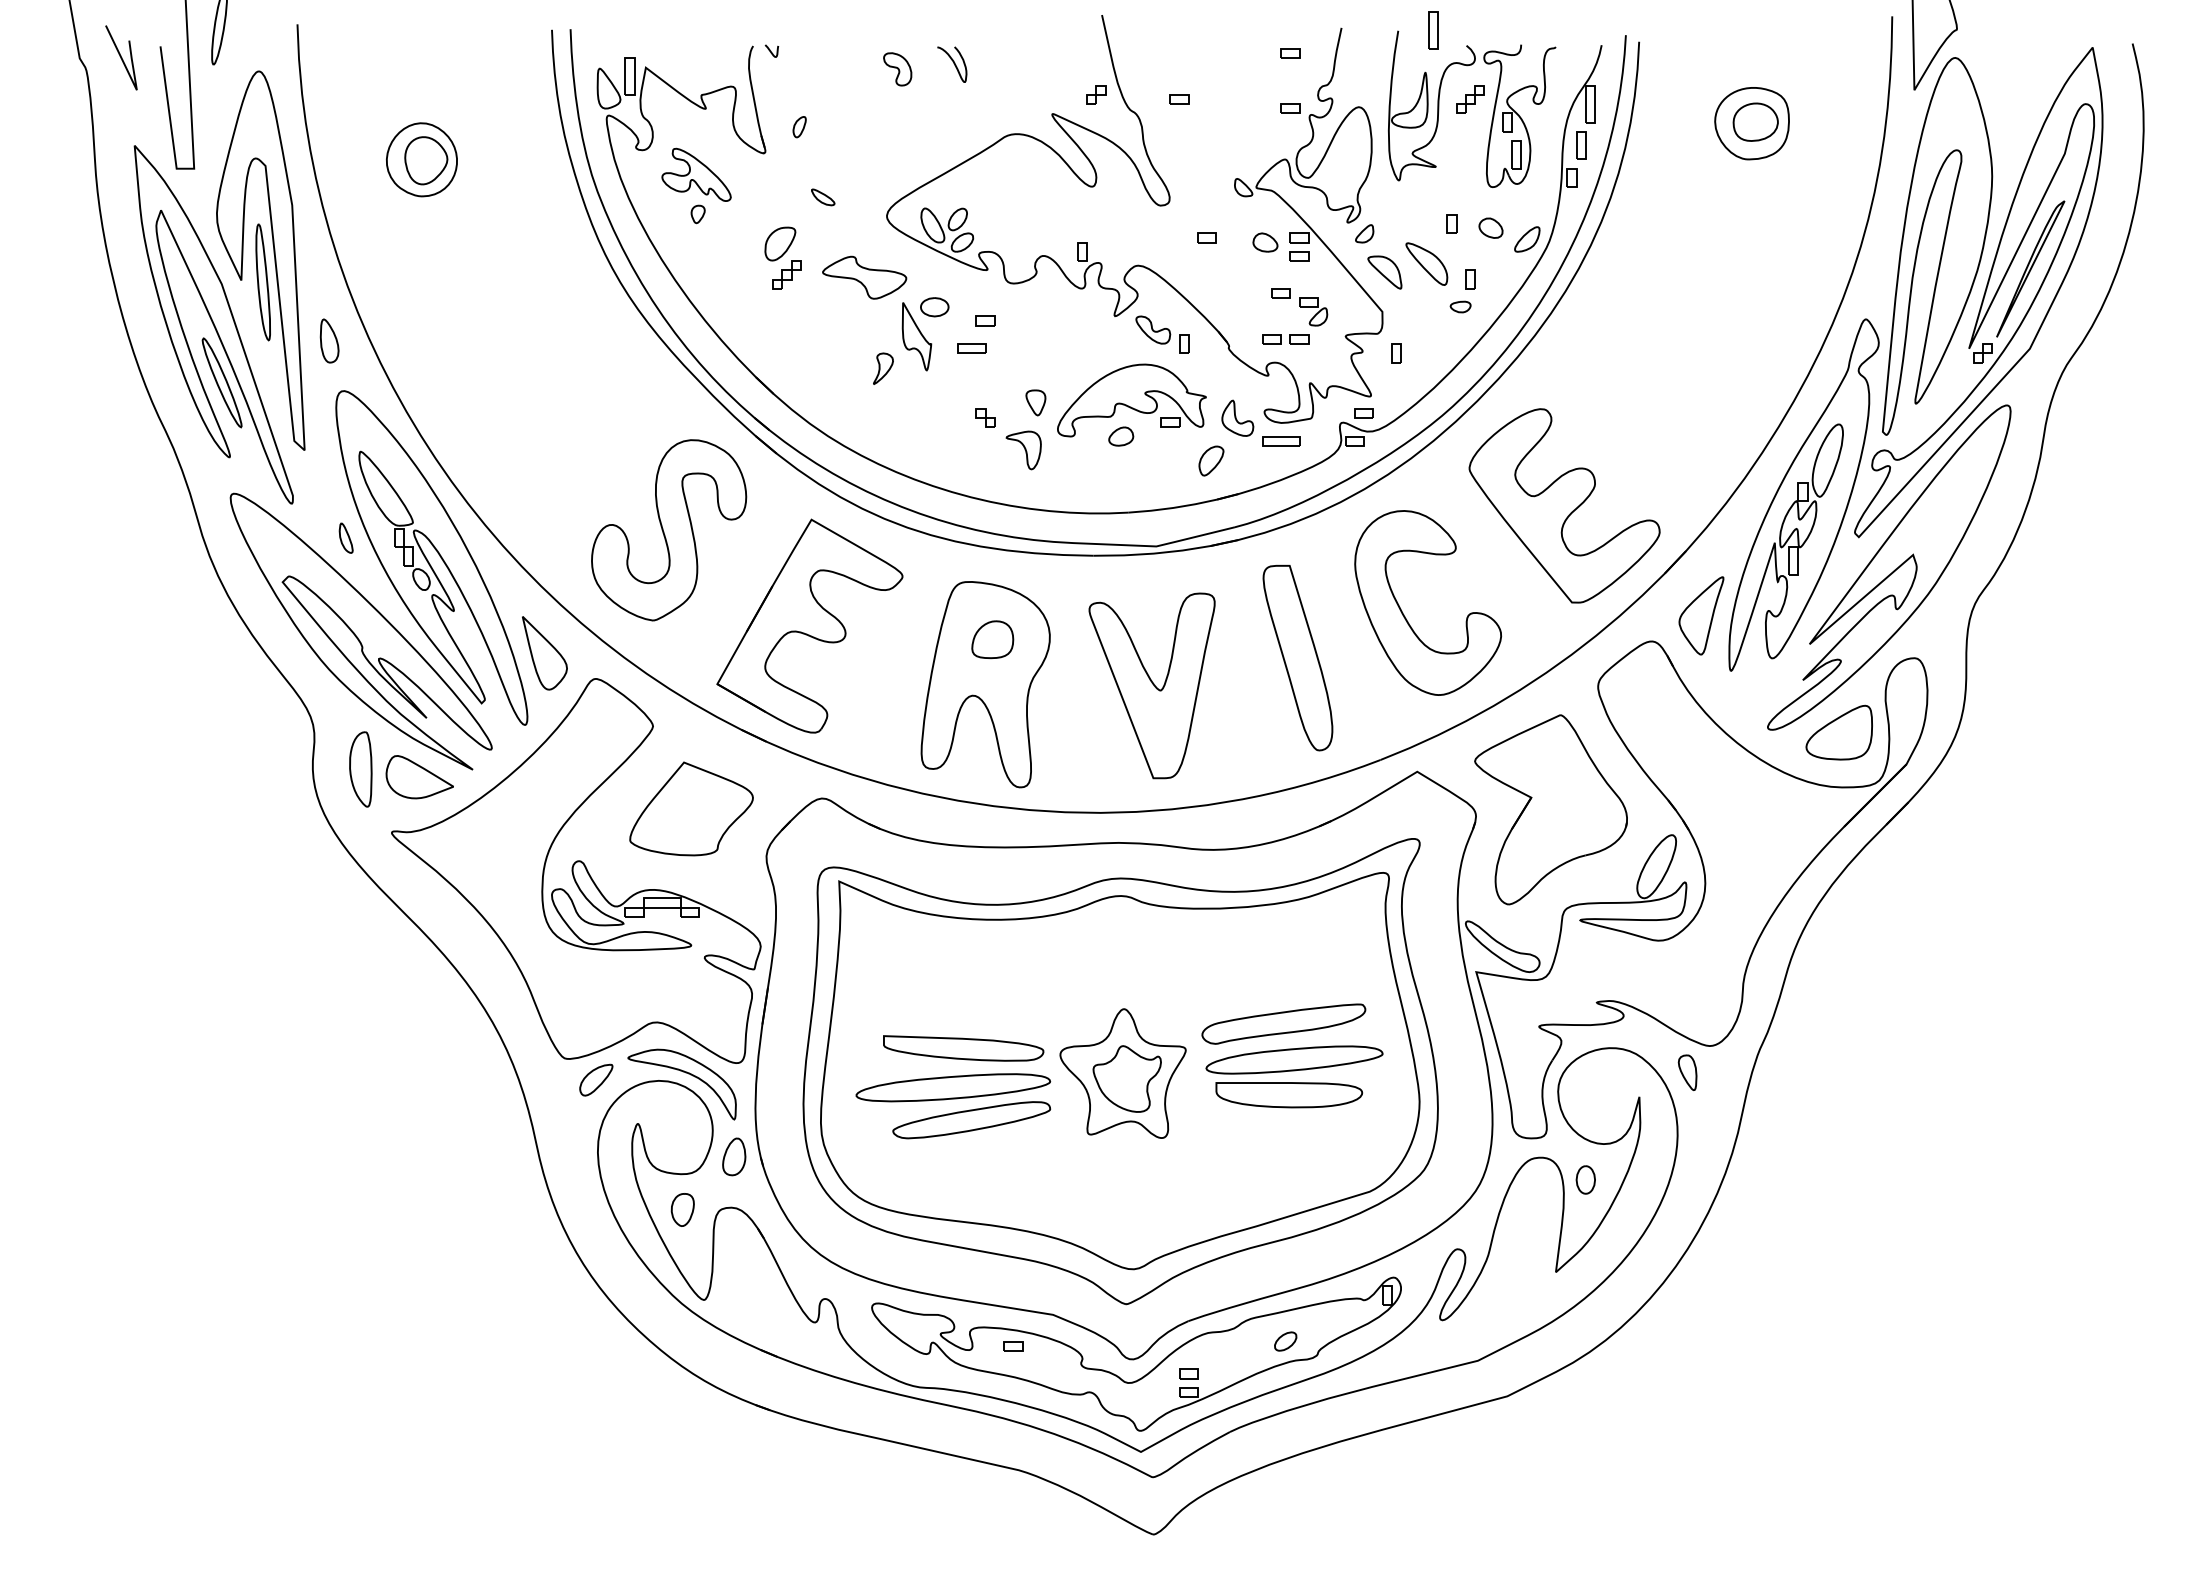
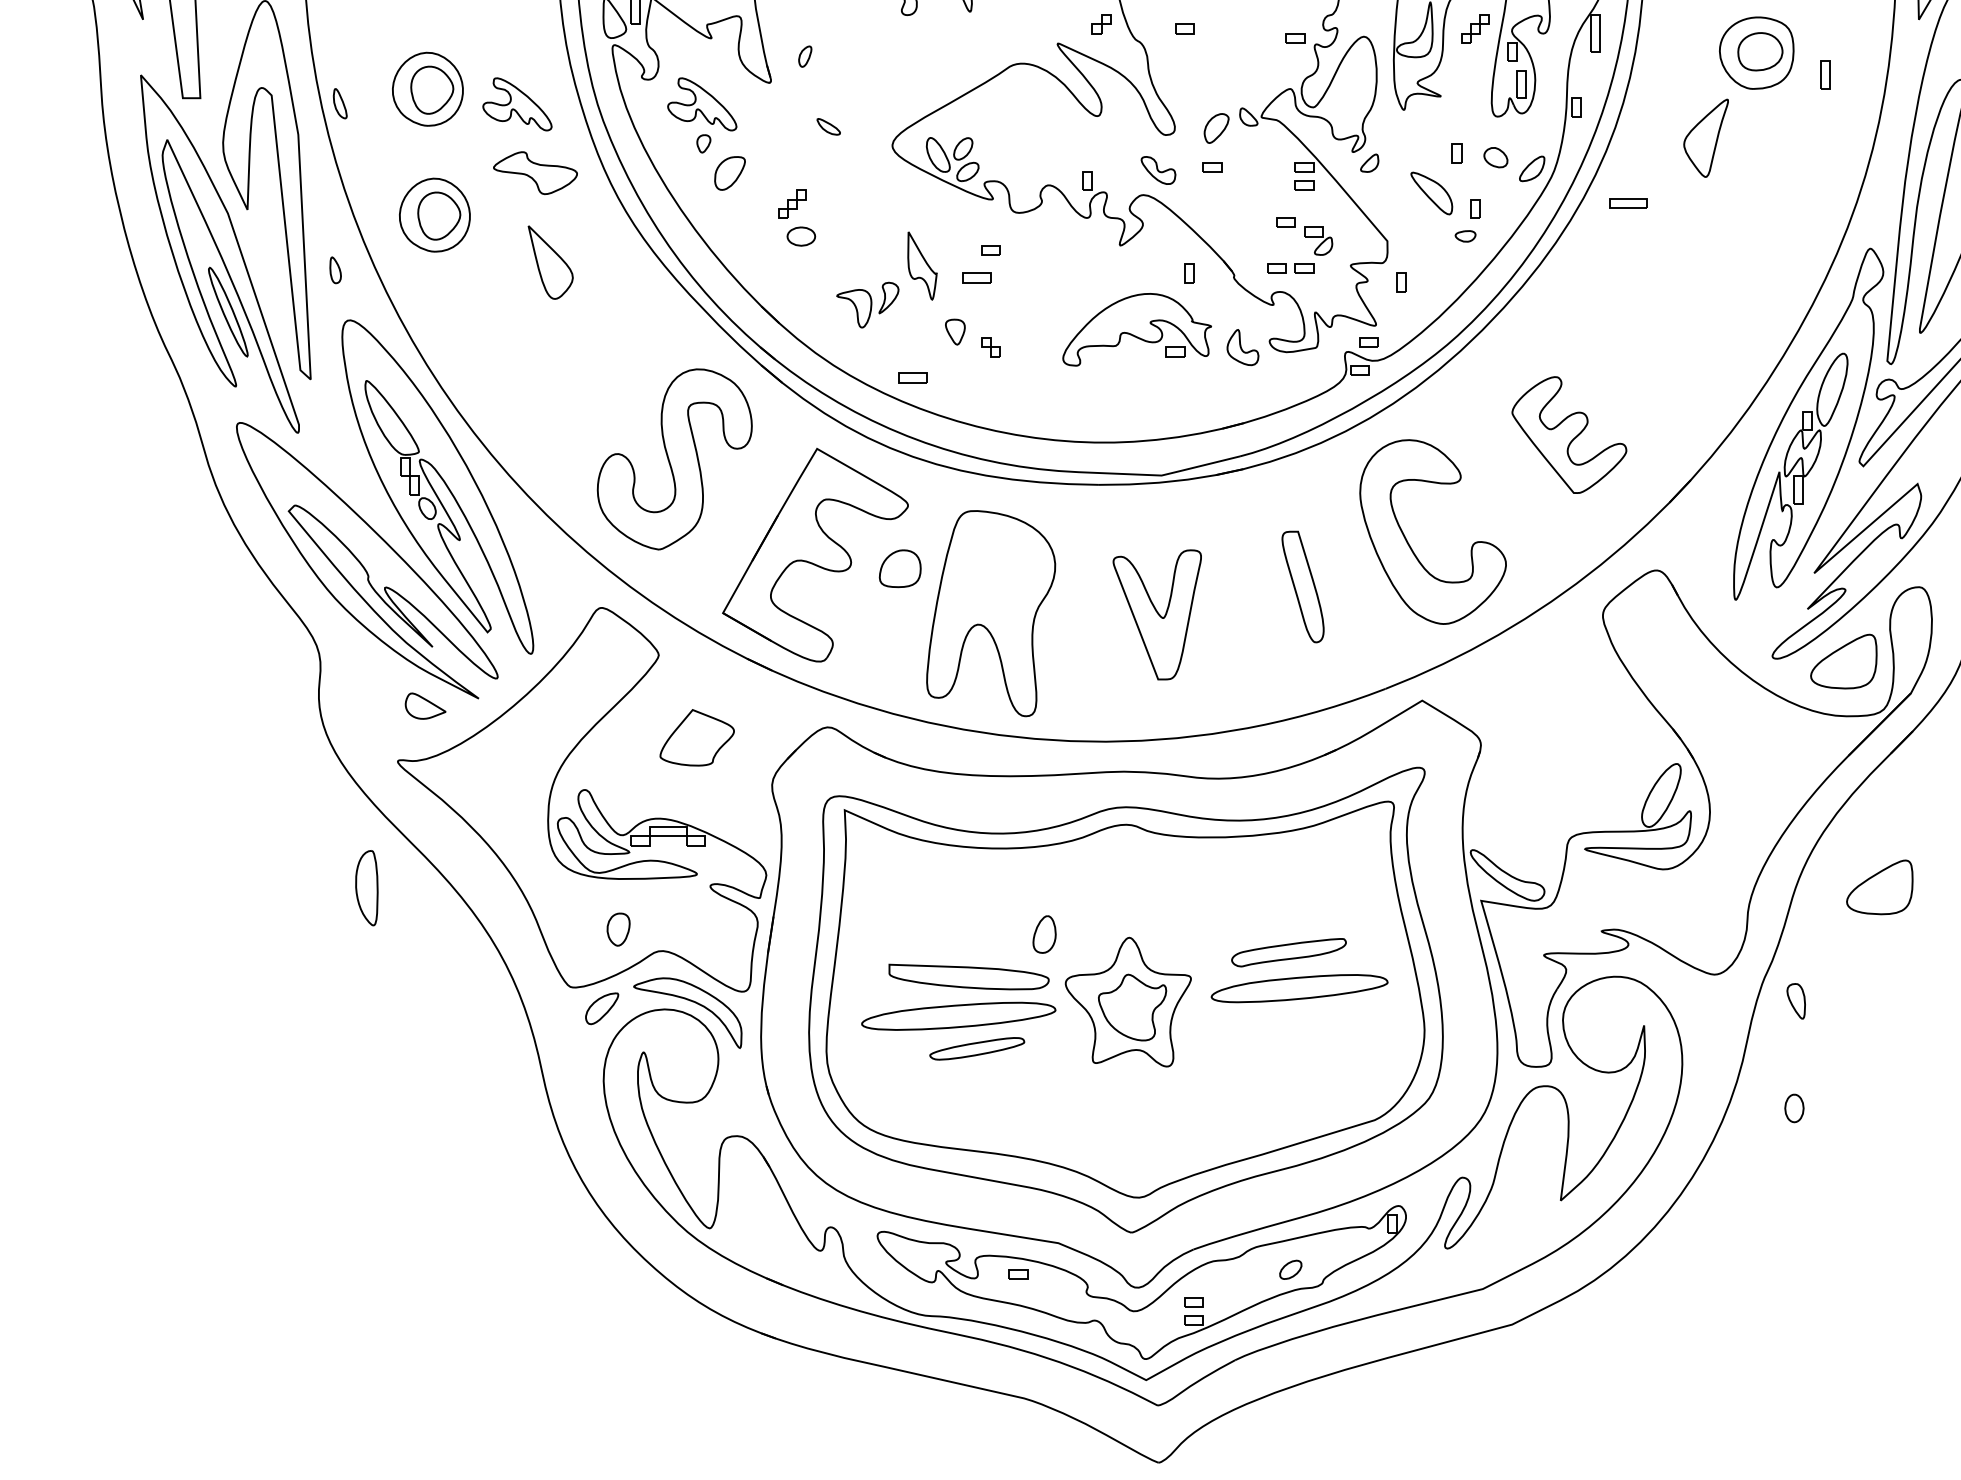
part: (1581, 145) -> (1826, 75), moved
part: (511, 174) -> (517, 103), added
part: (1265, 242) -> (1270, 171), removed
part: (780, 243) -> (730, 172), moved
part: (1384, 272) -> (1389, 201), removed
part: (864, 277) -> (535, 172), moved
part: (262, 282) -> (268, 211), removed
part: (428, 285) -> (434, 214), added
part: (934, 307) -> (801, 236), moved
part: (1153, 329) -> (1158, 169), moved
part: (329, 340) -> (335, 269), size x0.6
part: (1035, 402) -> (954, 331), moved
part: (1121, 436) -> (1126, 365), removed
part: (1281, 441) -> (1629, 203), moved
part: (907, 448) -> (912, 377), added
part: (1023, 450) -> (854, 308), moved
part: (1211, 460) -> (1216, 127), moved
part: (1564, 505) -> (1569, 434), size x0.6
part: (345, 537) -> (339, 102), moved
part: (1701, 615) -> (1706, 137), moved
part: (992, 639) -> (900, 568), moved
part: (544, 653) -> (550, 262), moved
part: (1297, 657) -> (1302, 586), size x0.6
part: (1151, 685) -> (1156, 614), size x0.7
part: (360, 769) -> (366, 888), moved
part: (419, 777) -> (425, 706), size x0.6
part: (691, 808) -> (697, 737), size x0.6
part: (1550, 809) -> (1555, 738), removed
part: (1874, 958) -> (1879, 887), added
part: (1283, 1023) -> (1288, 952), size x0.7
part: (1687, 1072) -> (1796, 1001), moved
part: (1289, 1095) -> (1294, 1024), removed
part: (971, 1120) -> (976, 1049), size x0.6
part: (734, 1156) -> (1044, 934), moved
part: (1585, 1179) -> (1794, 1107), moved
part: (682, 1209) -> (618, 929), moved

